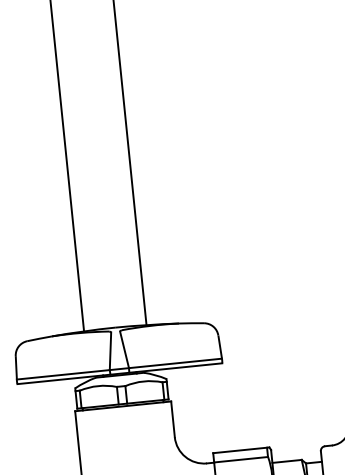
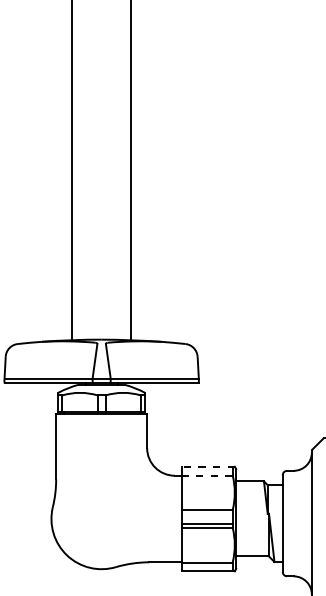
line: (241, 450) -> (208, 466), solid -> dashed
line: (241, 459) -> (207, 475), solid -> dashed

